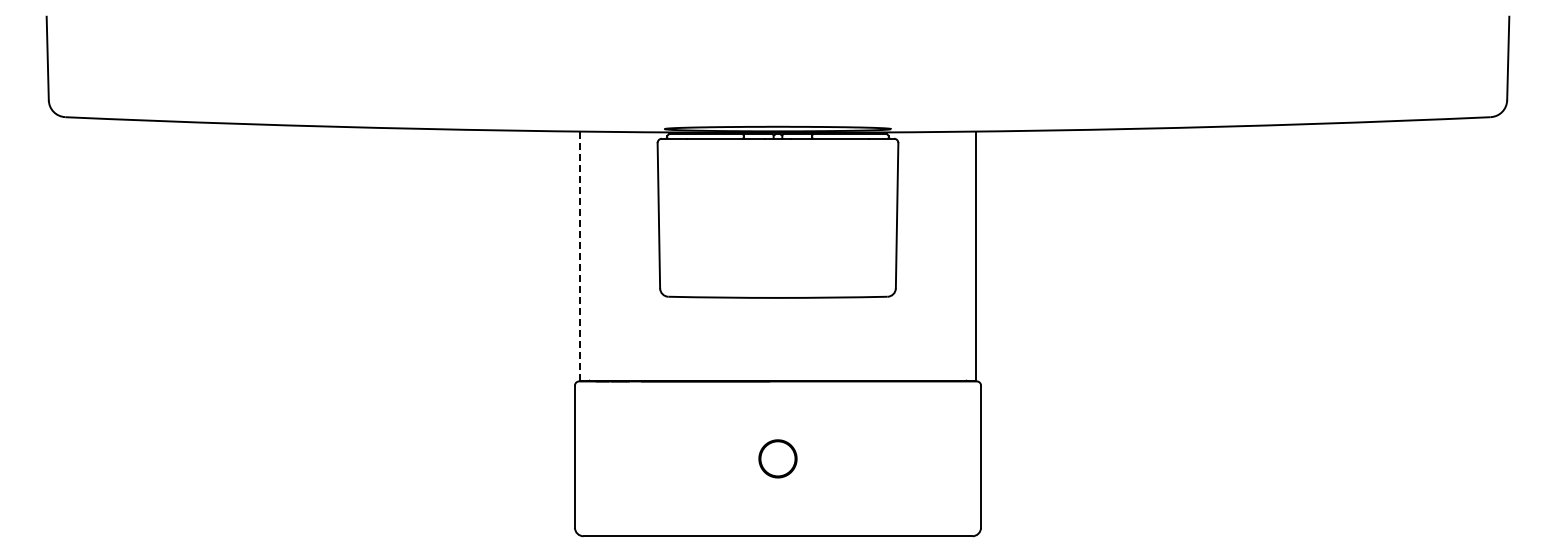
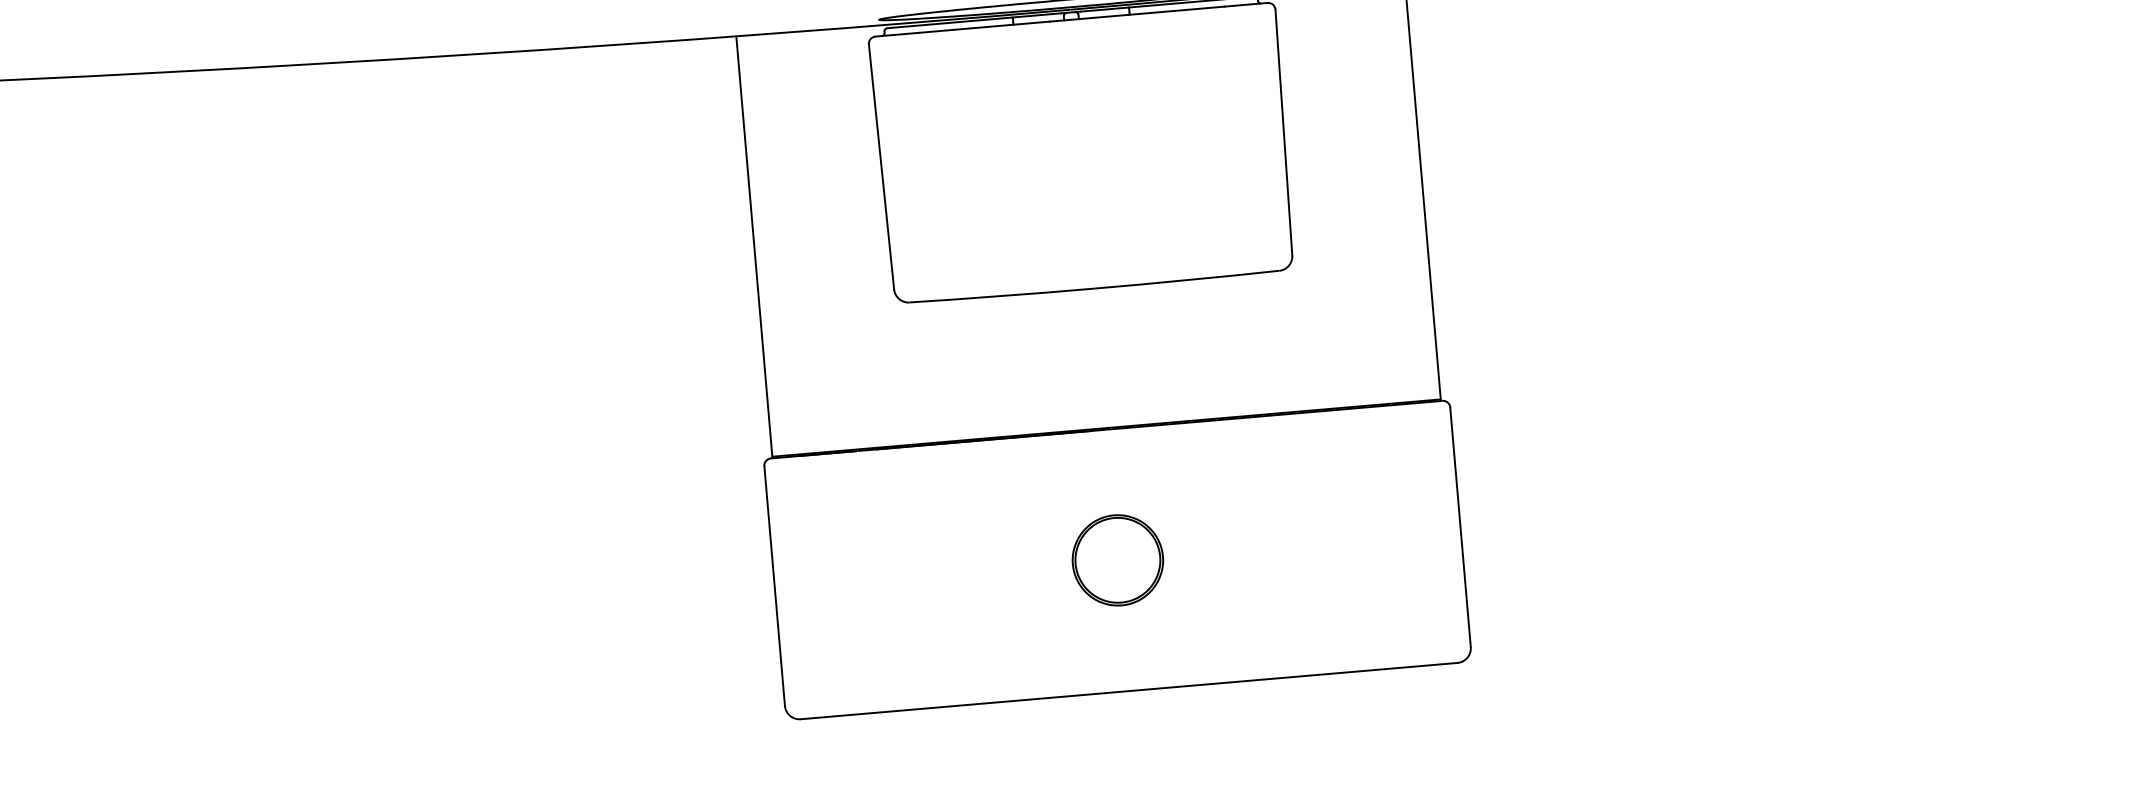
line: (580, 256) -> (755, 247), dashed -> solid
part: (777, 458) -> (1117, 559), size x1.43

